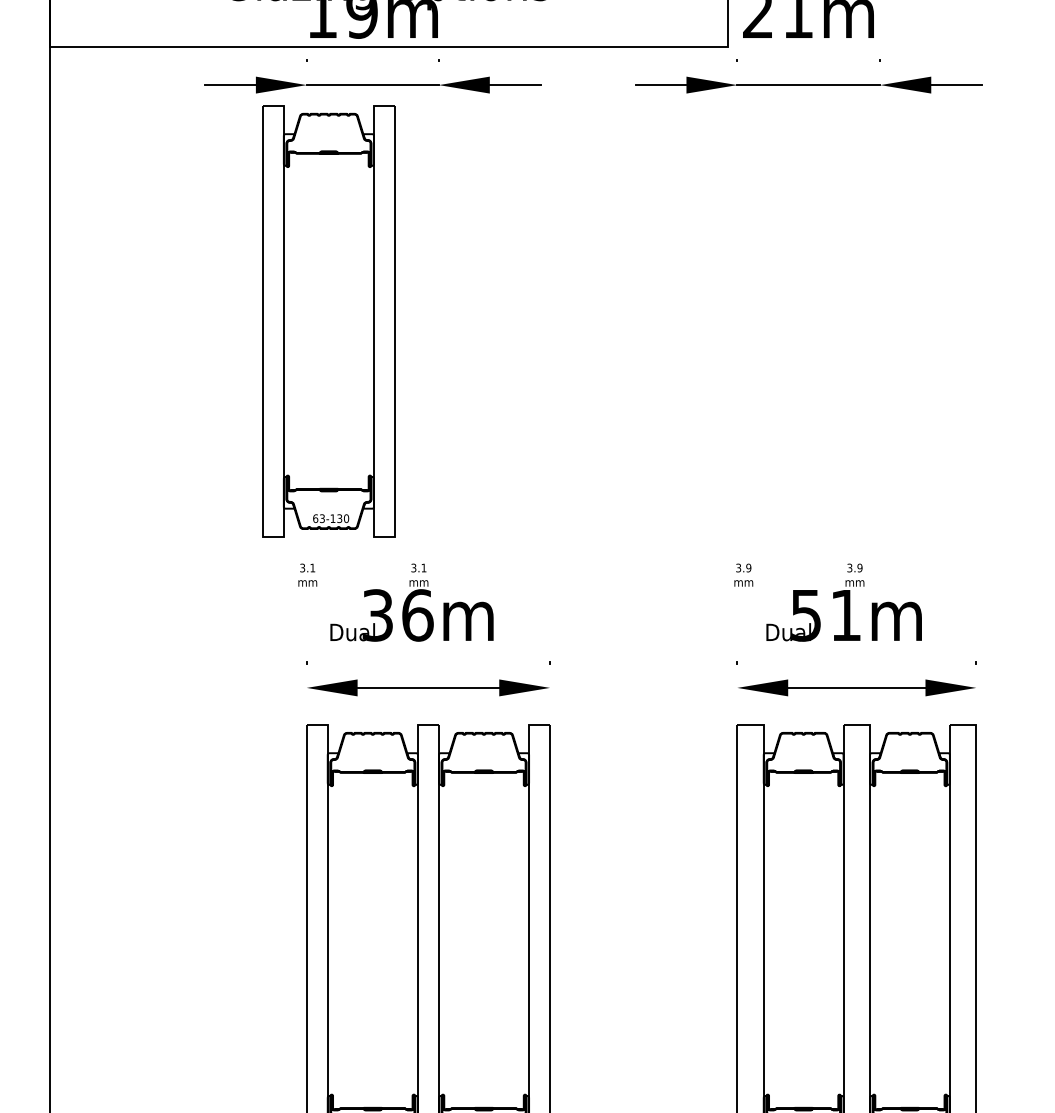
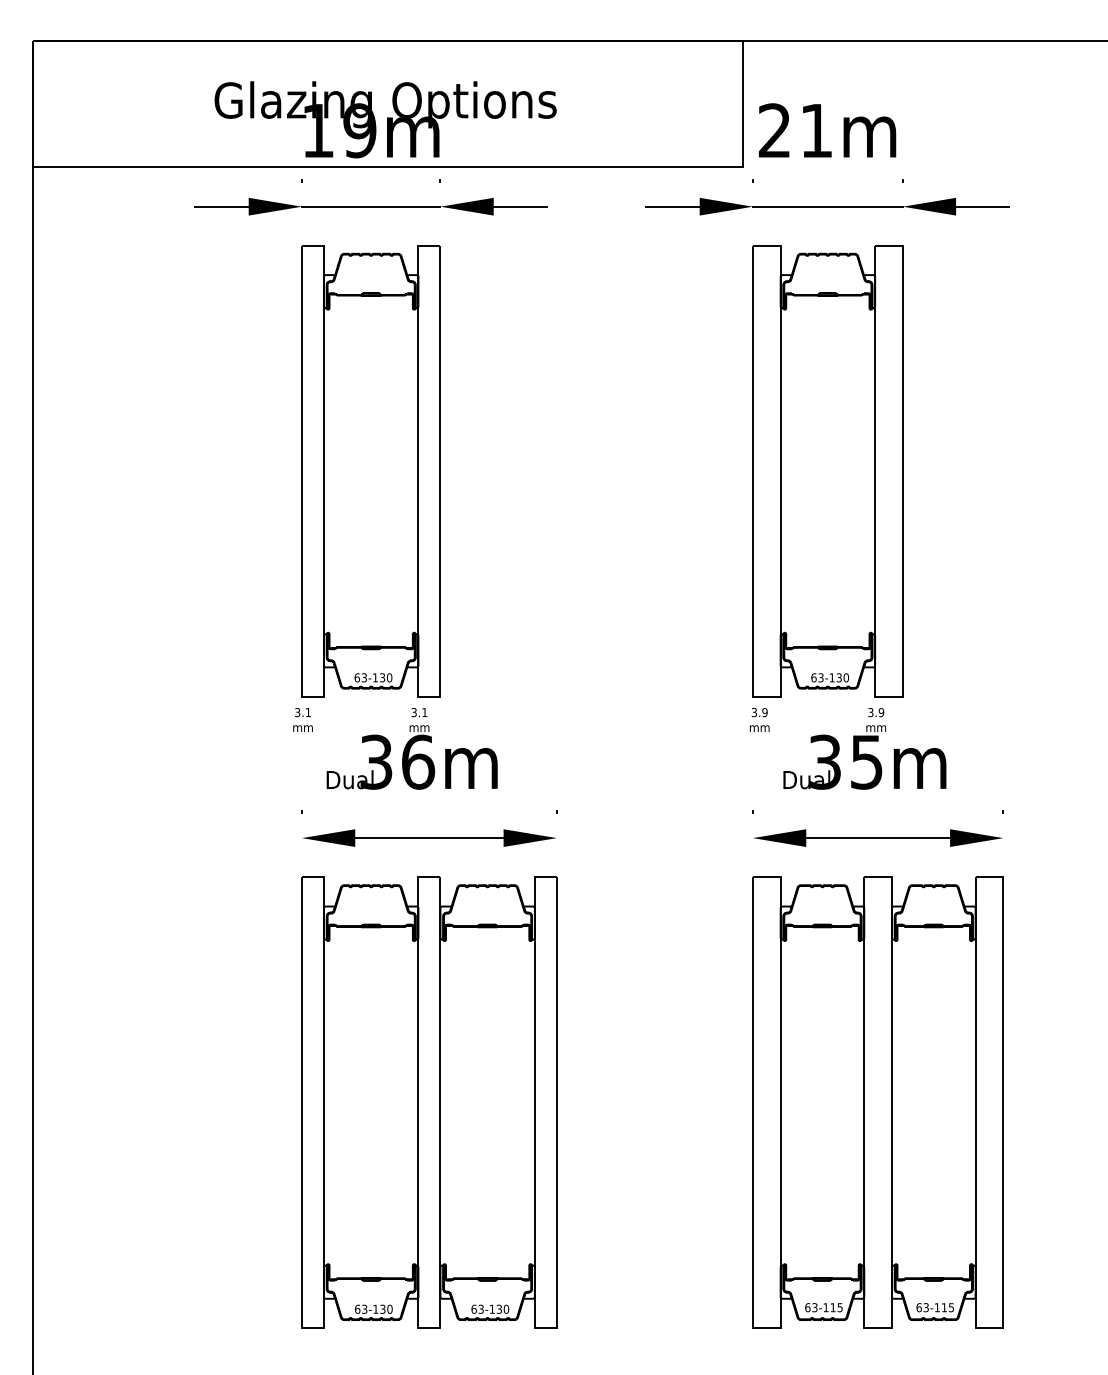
part: (328, 321) -> (370, 471), moved
part: (808, 337) -> (827, 471), added
text: (826, 614) -> (846, 761), 51m -> 35m

